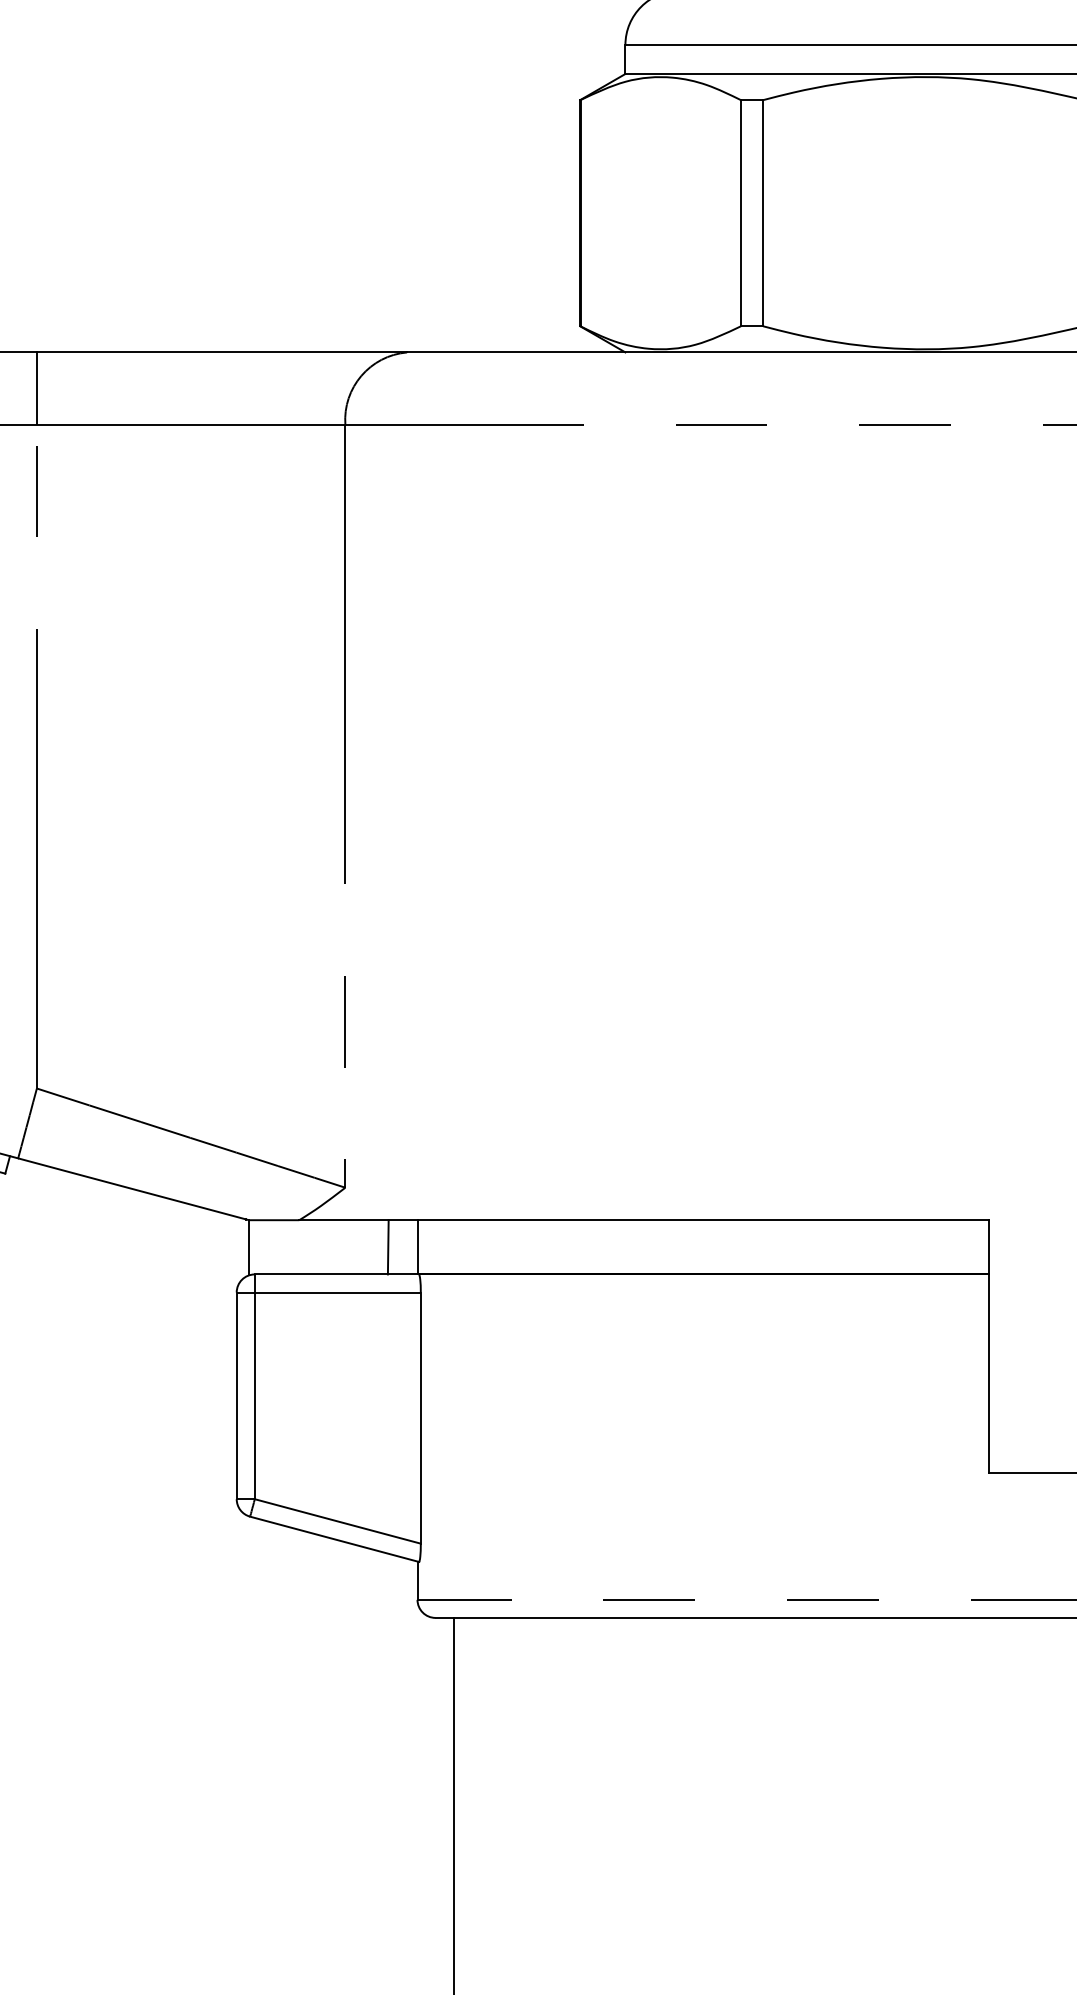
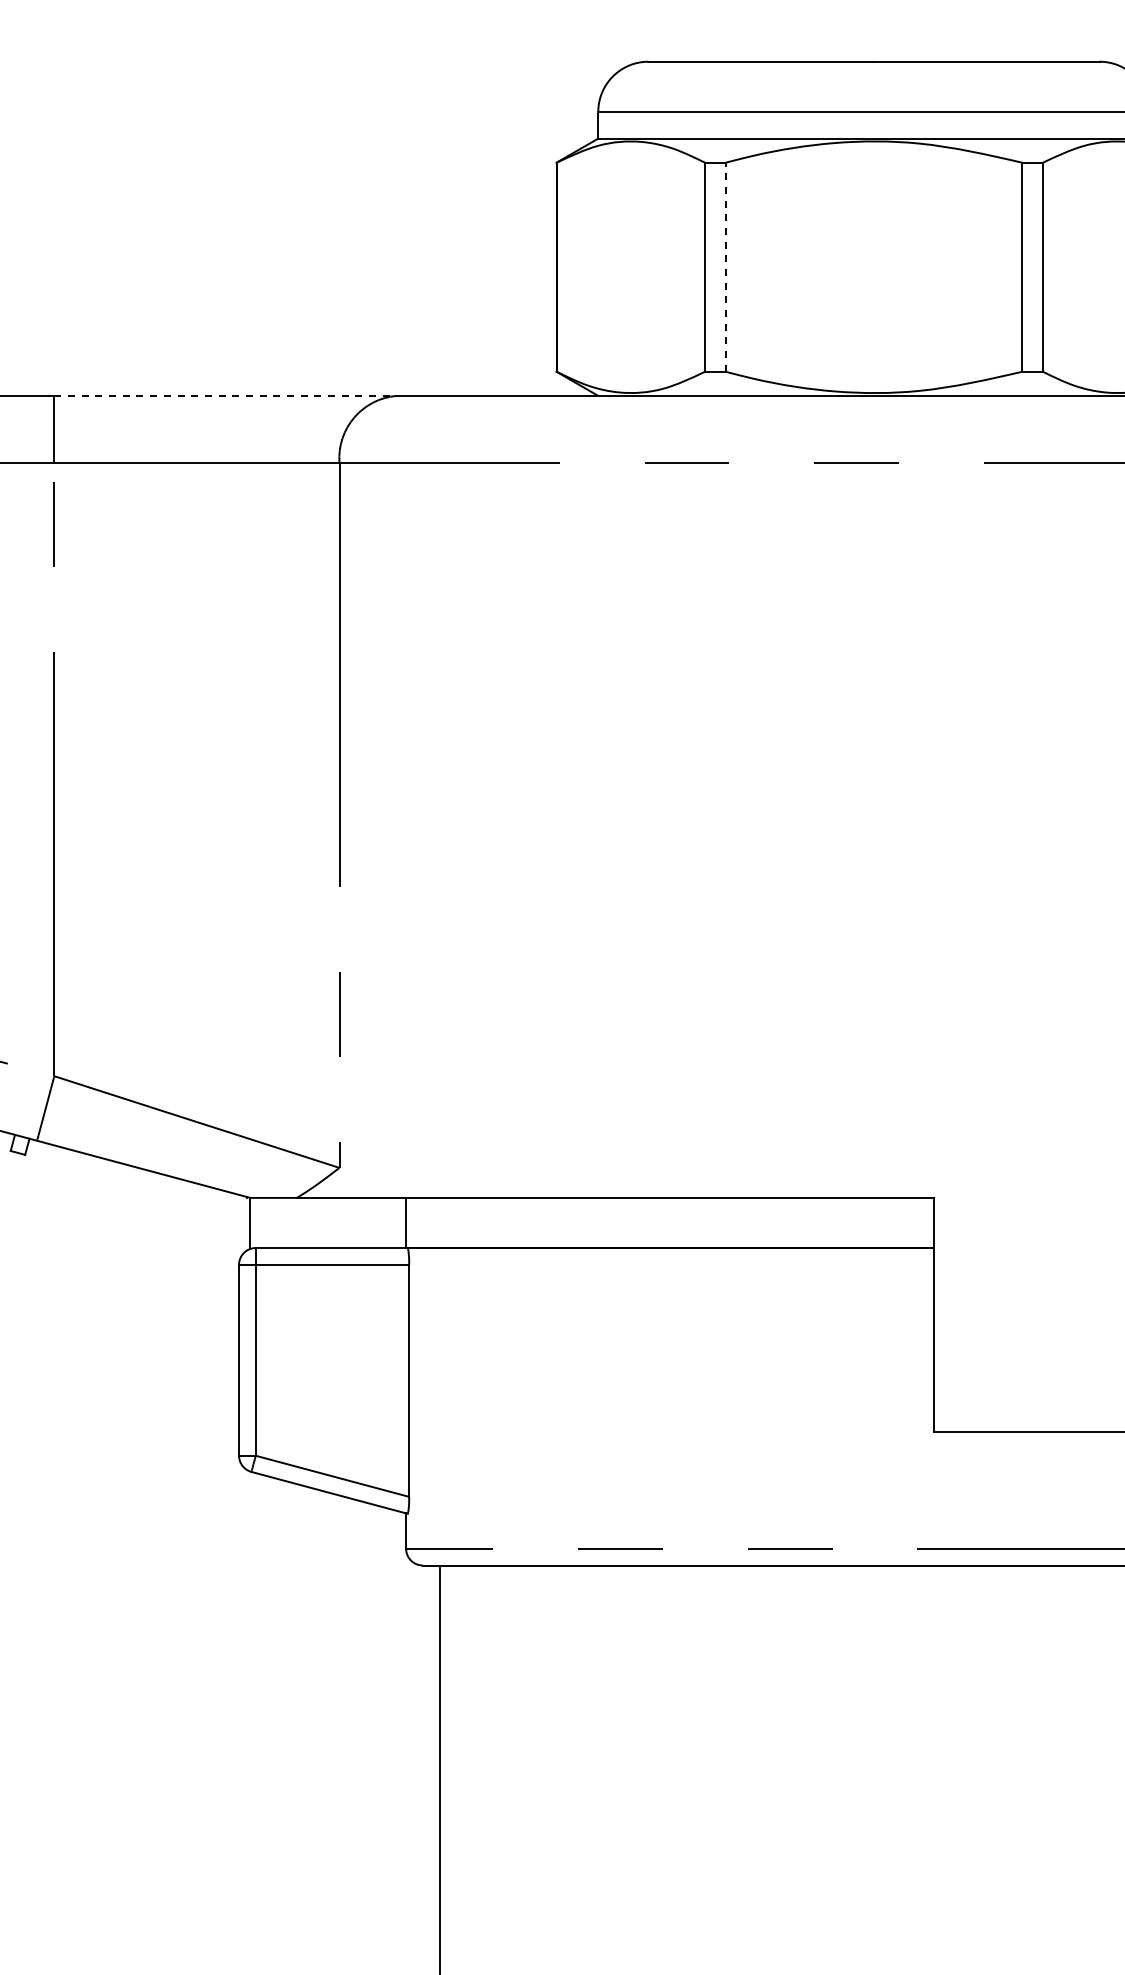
line: (763, 213) -> (725, 267), solid -> dashed
line: (222, 351) -> (225, 395), solid -> dashed
line: (387, 1246) -> (378, 1222), removed

